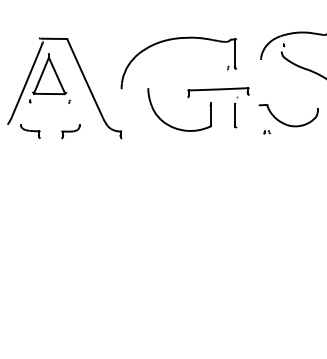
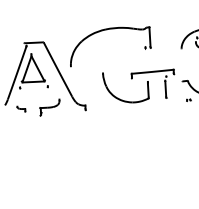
part: (178, 39) -> (109, 29), moved
part: (30, 131) -> (21, 109), size x0.6
part: (70, 131) -> (49, 107), size x1.6

